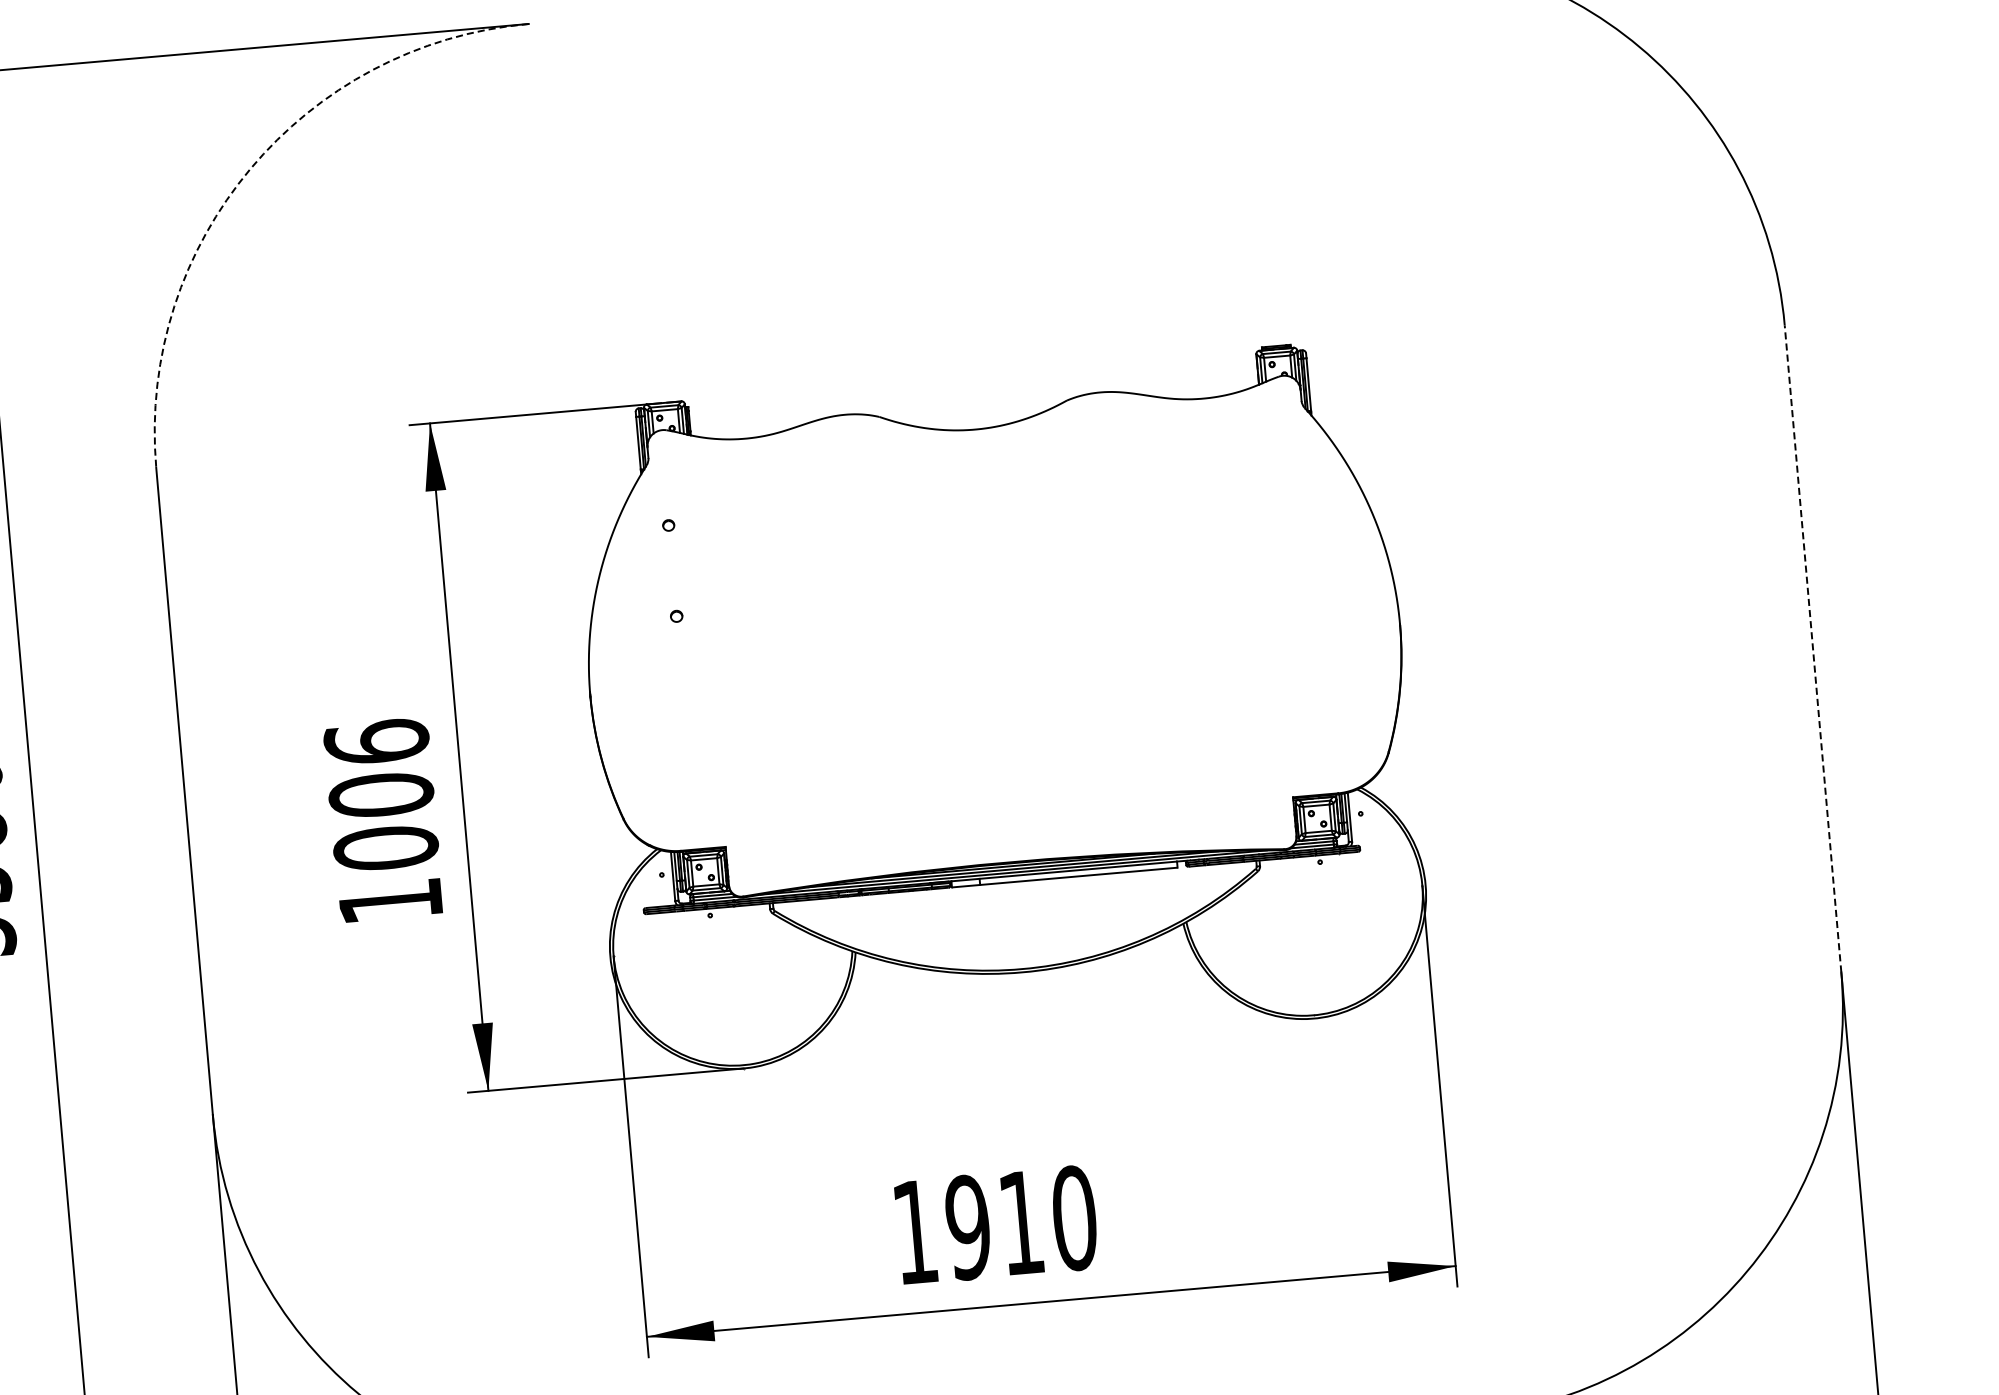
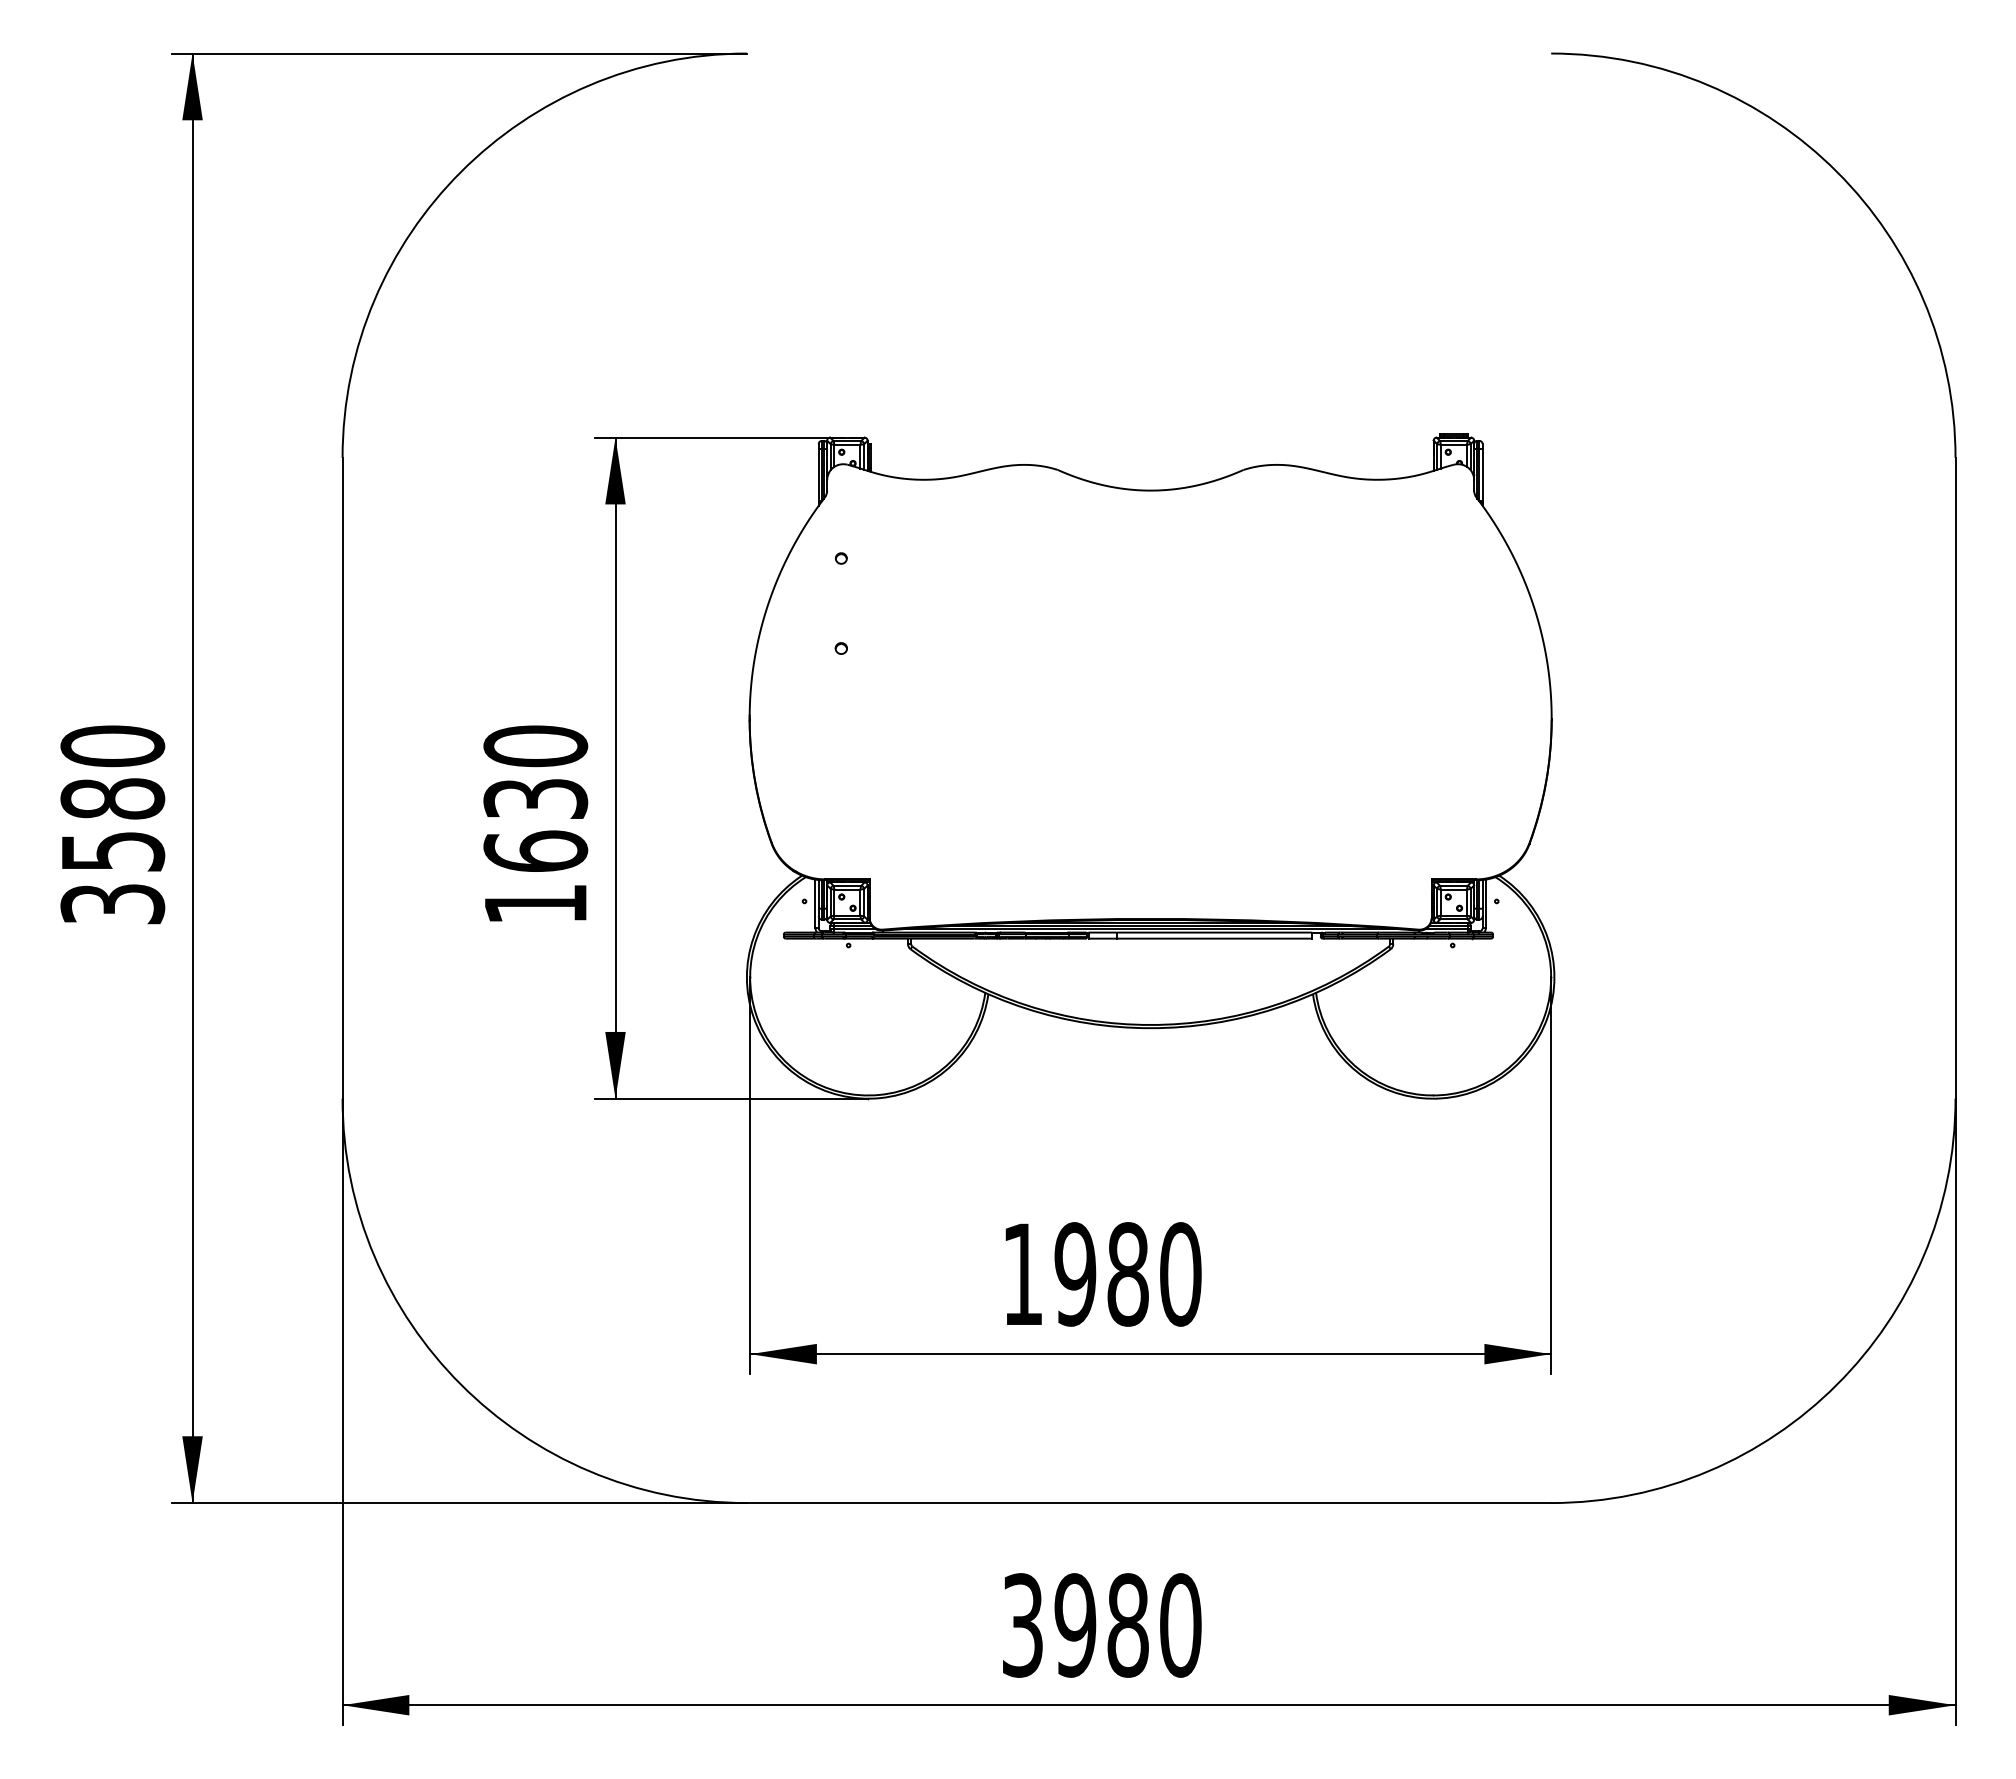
arc: (251, 168) -> (461, 171), dashed -> solid
line: (1812, 648) -> (1955, 777), dashed -> solid
text: (381, 794) -> (535, 798), 1006 -> 1630
text: (1020, 1223) -> (1127, 1274), 1910 -> 1980

